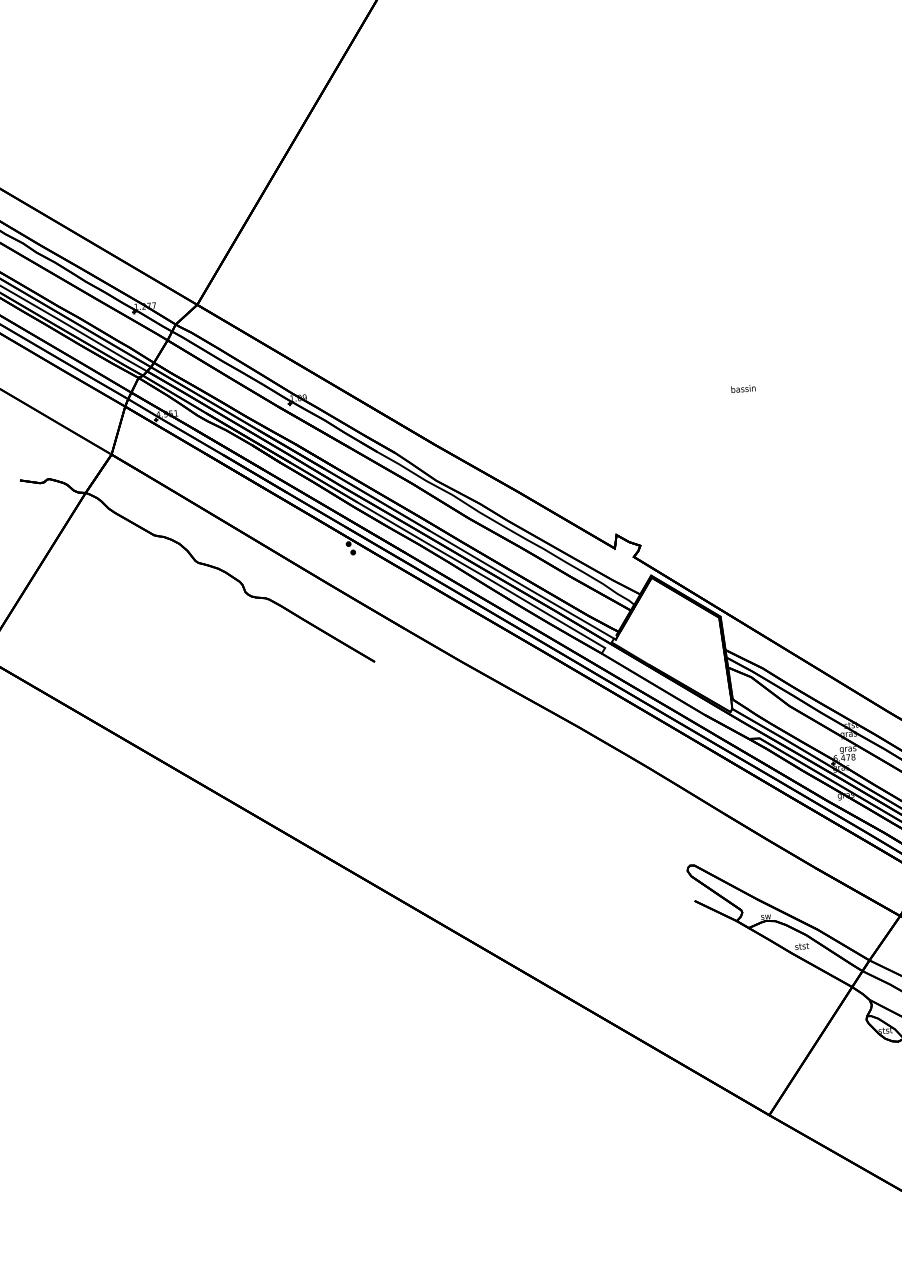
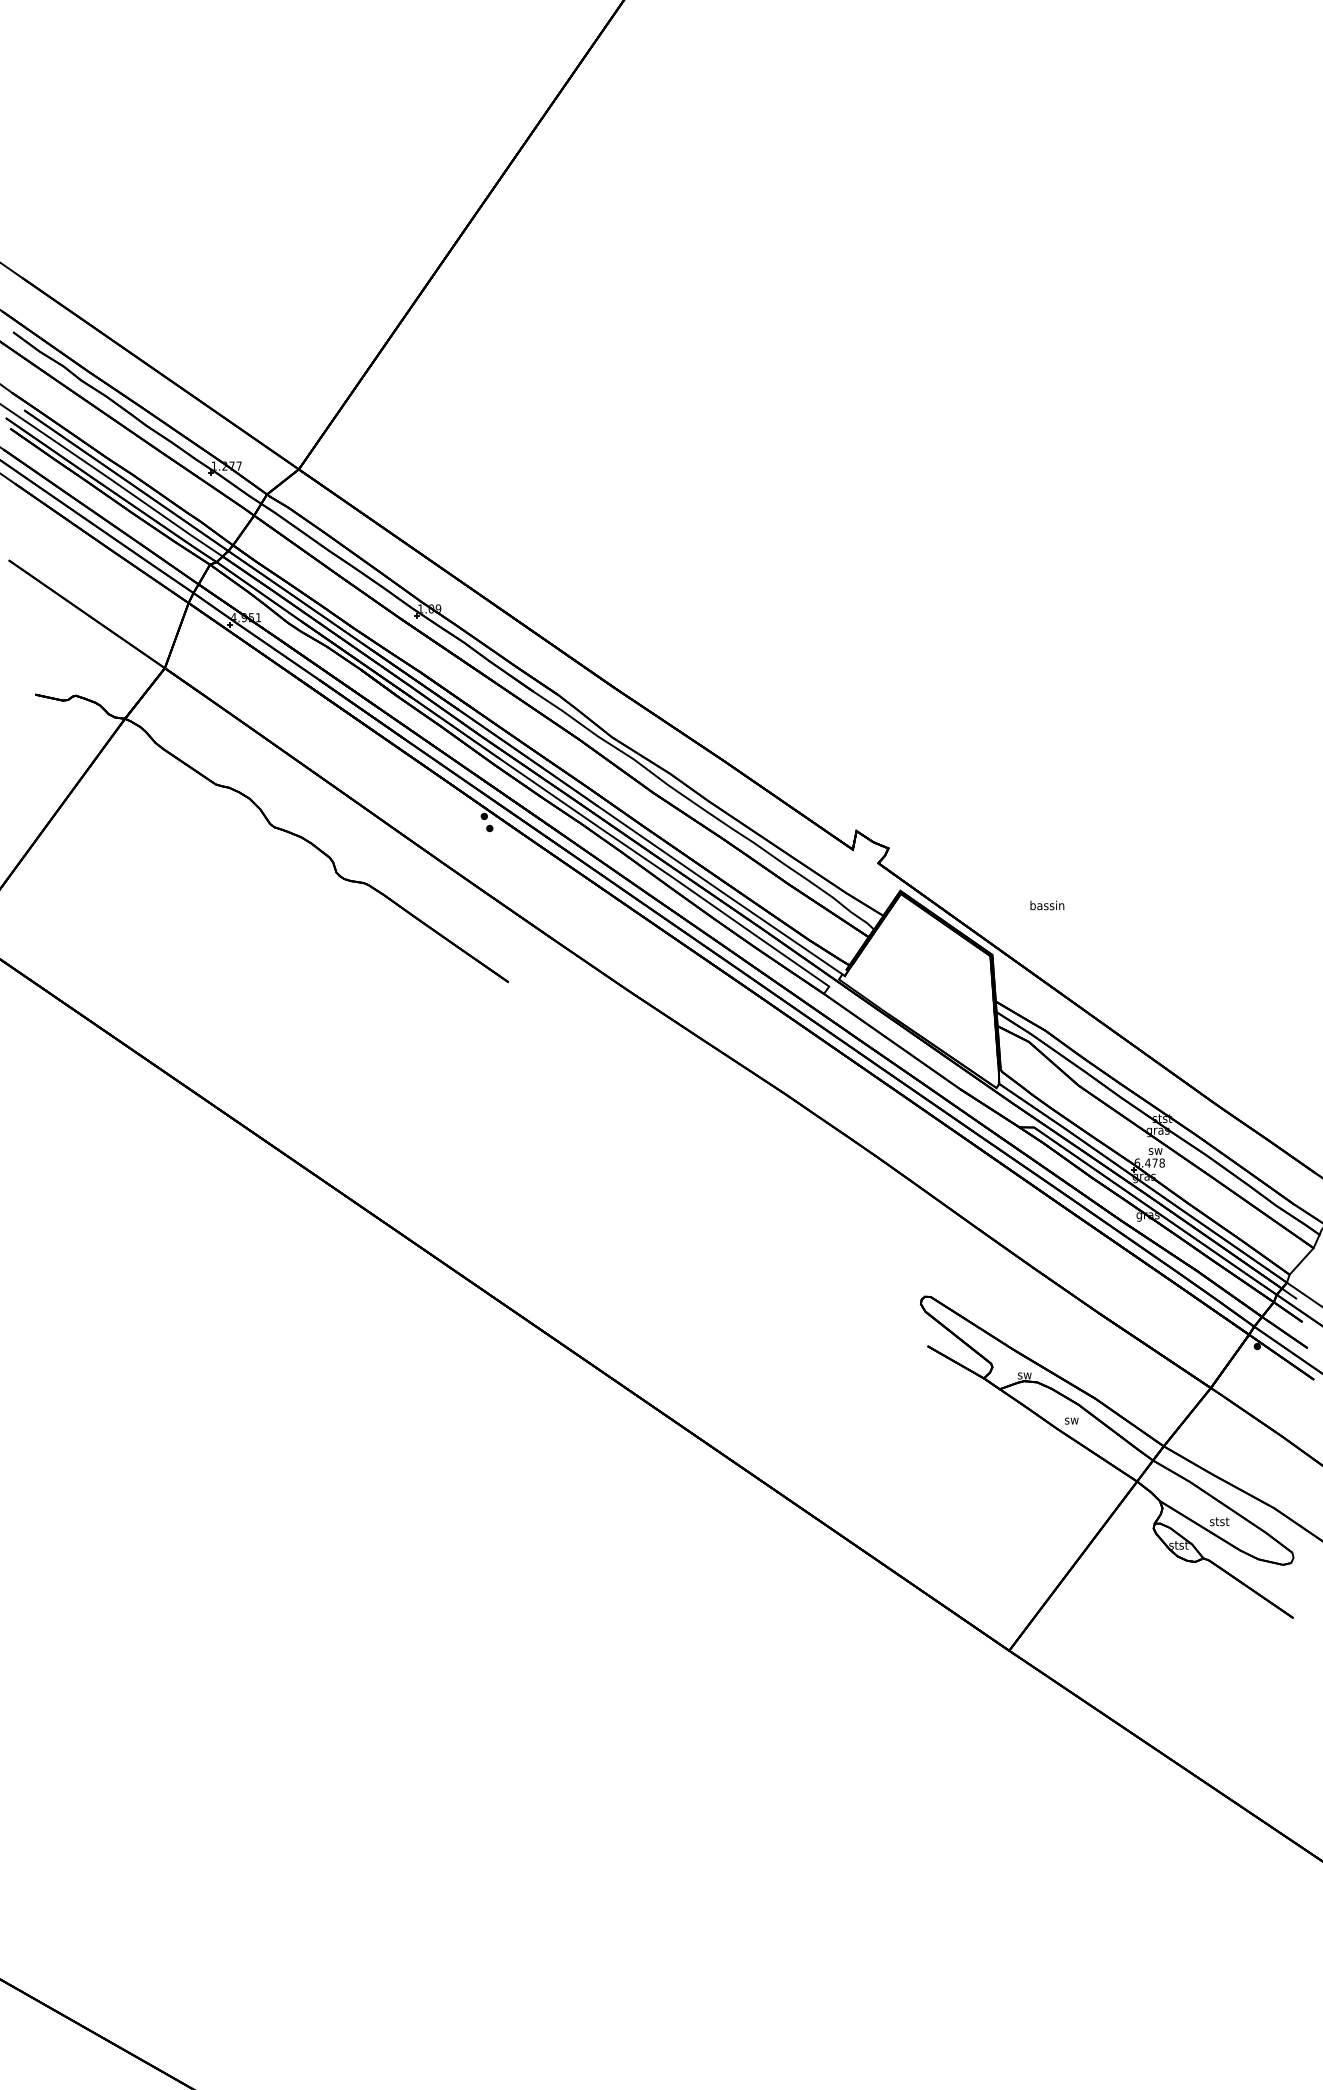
text: (743, 388) -> (1047, 905), moved
text: (848, 749) -> (1155, 1152), gras -> sw
text: (801, 945) -> (1071, 1419), stst -> sw

